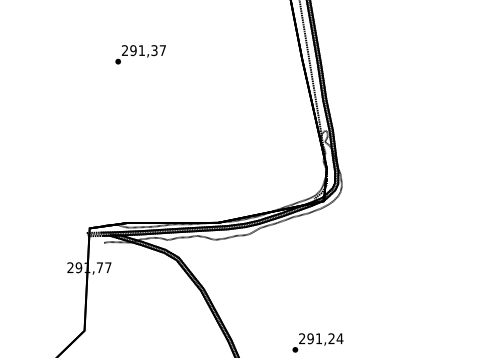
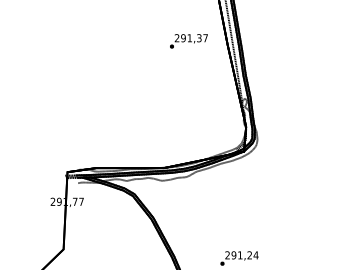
text: (140, 54) -> (188, 41), moved

